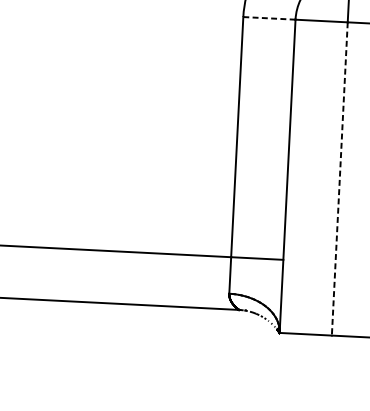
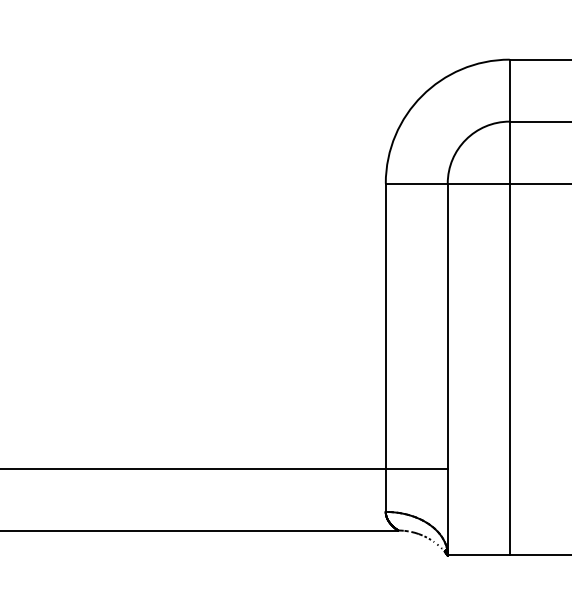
line: (269, 18) -> (416, 183), dashed -> solid
line: (339, 179) -> (509, 369), dashed -> solid

